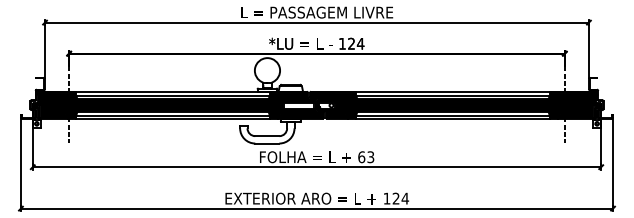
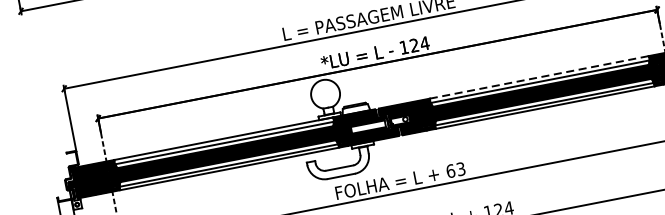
line: (453, 91) -> (539, 76), solid -> dashed

